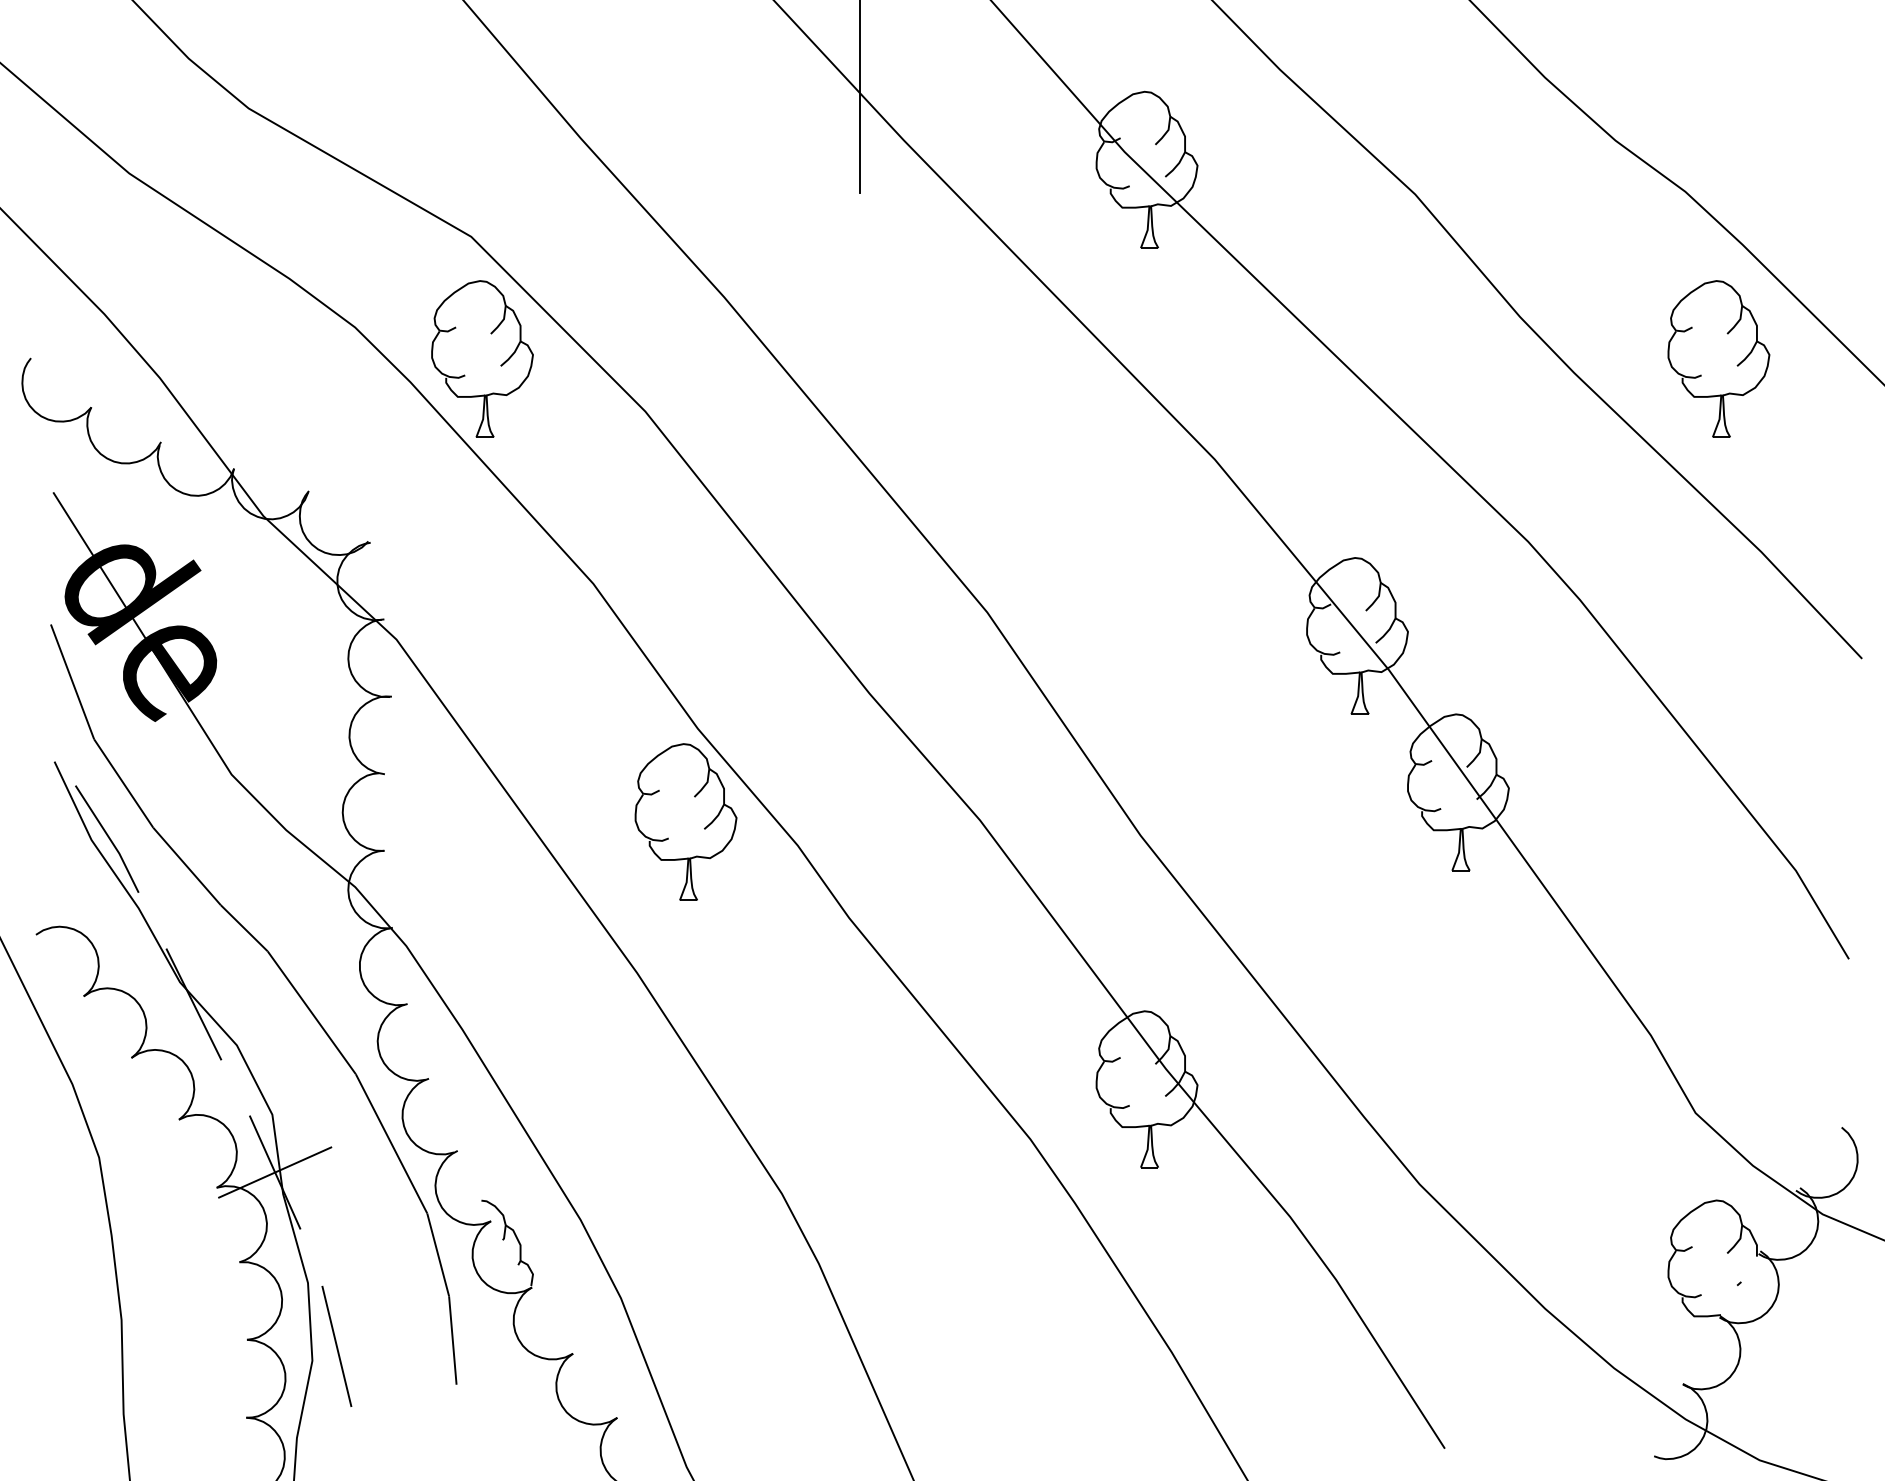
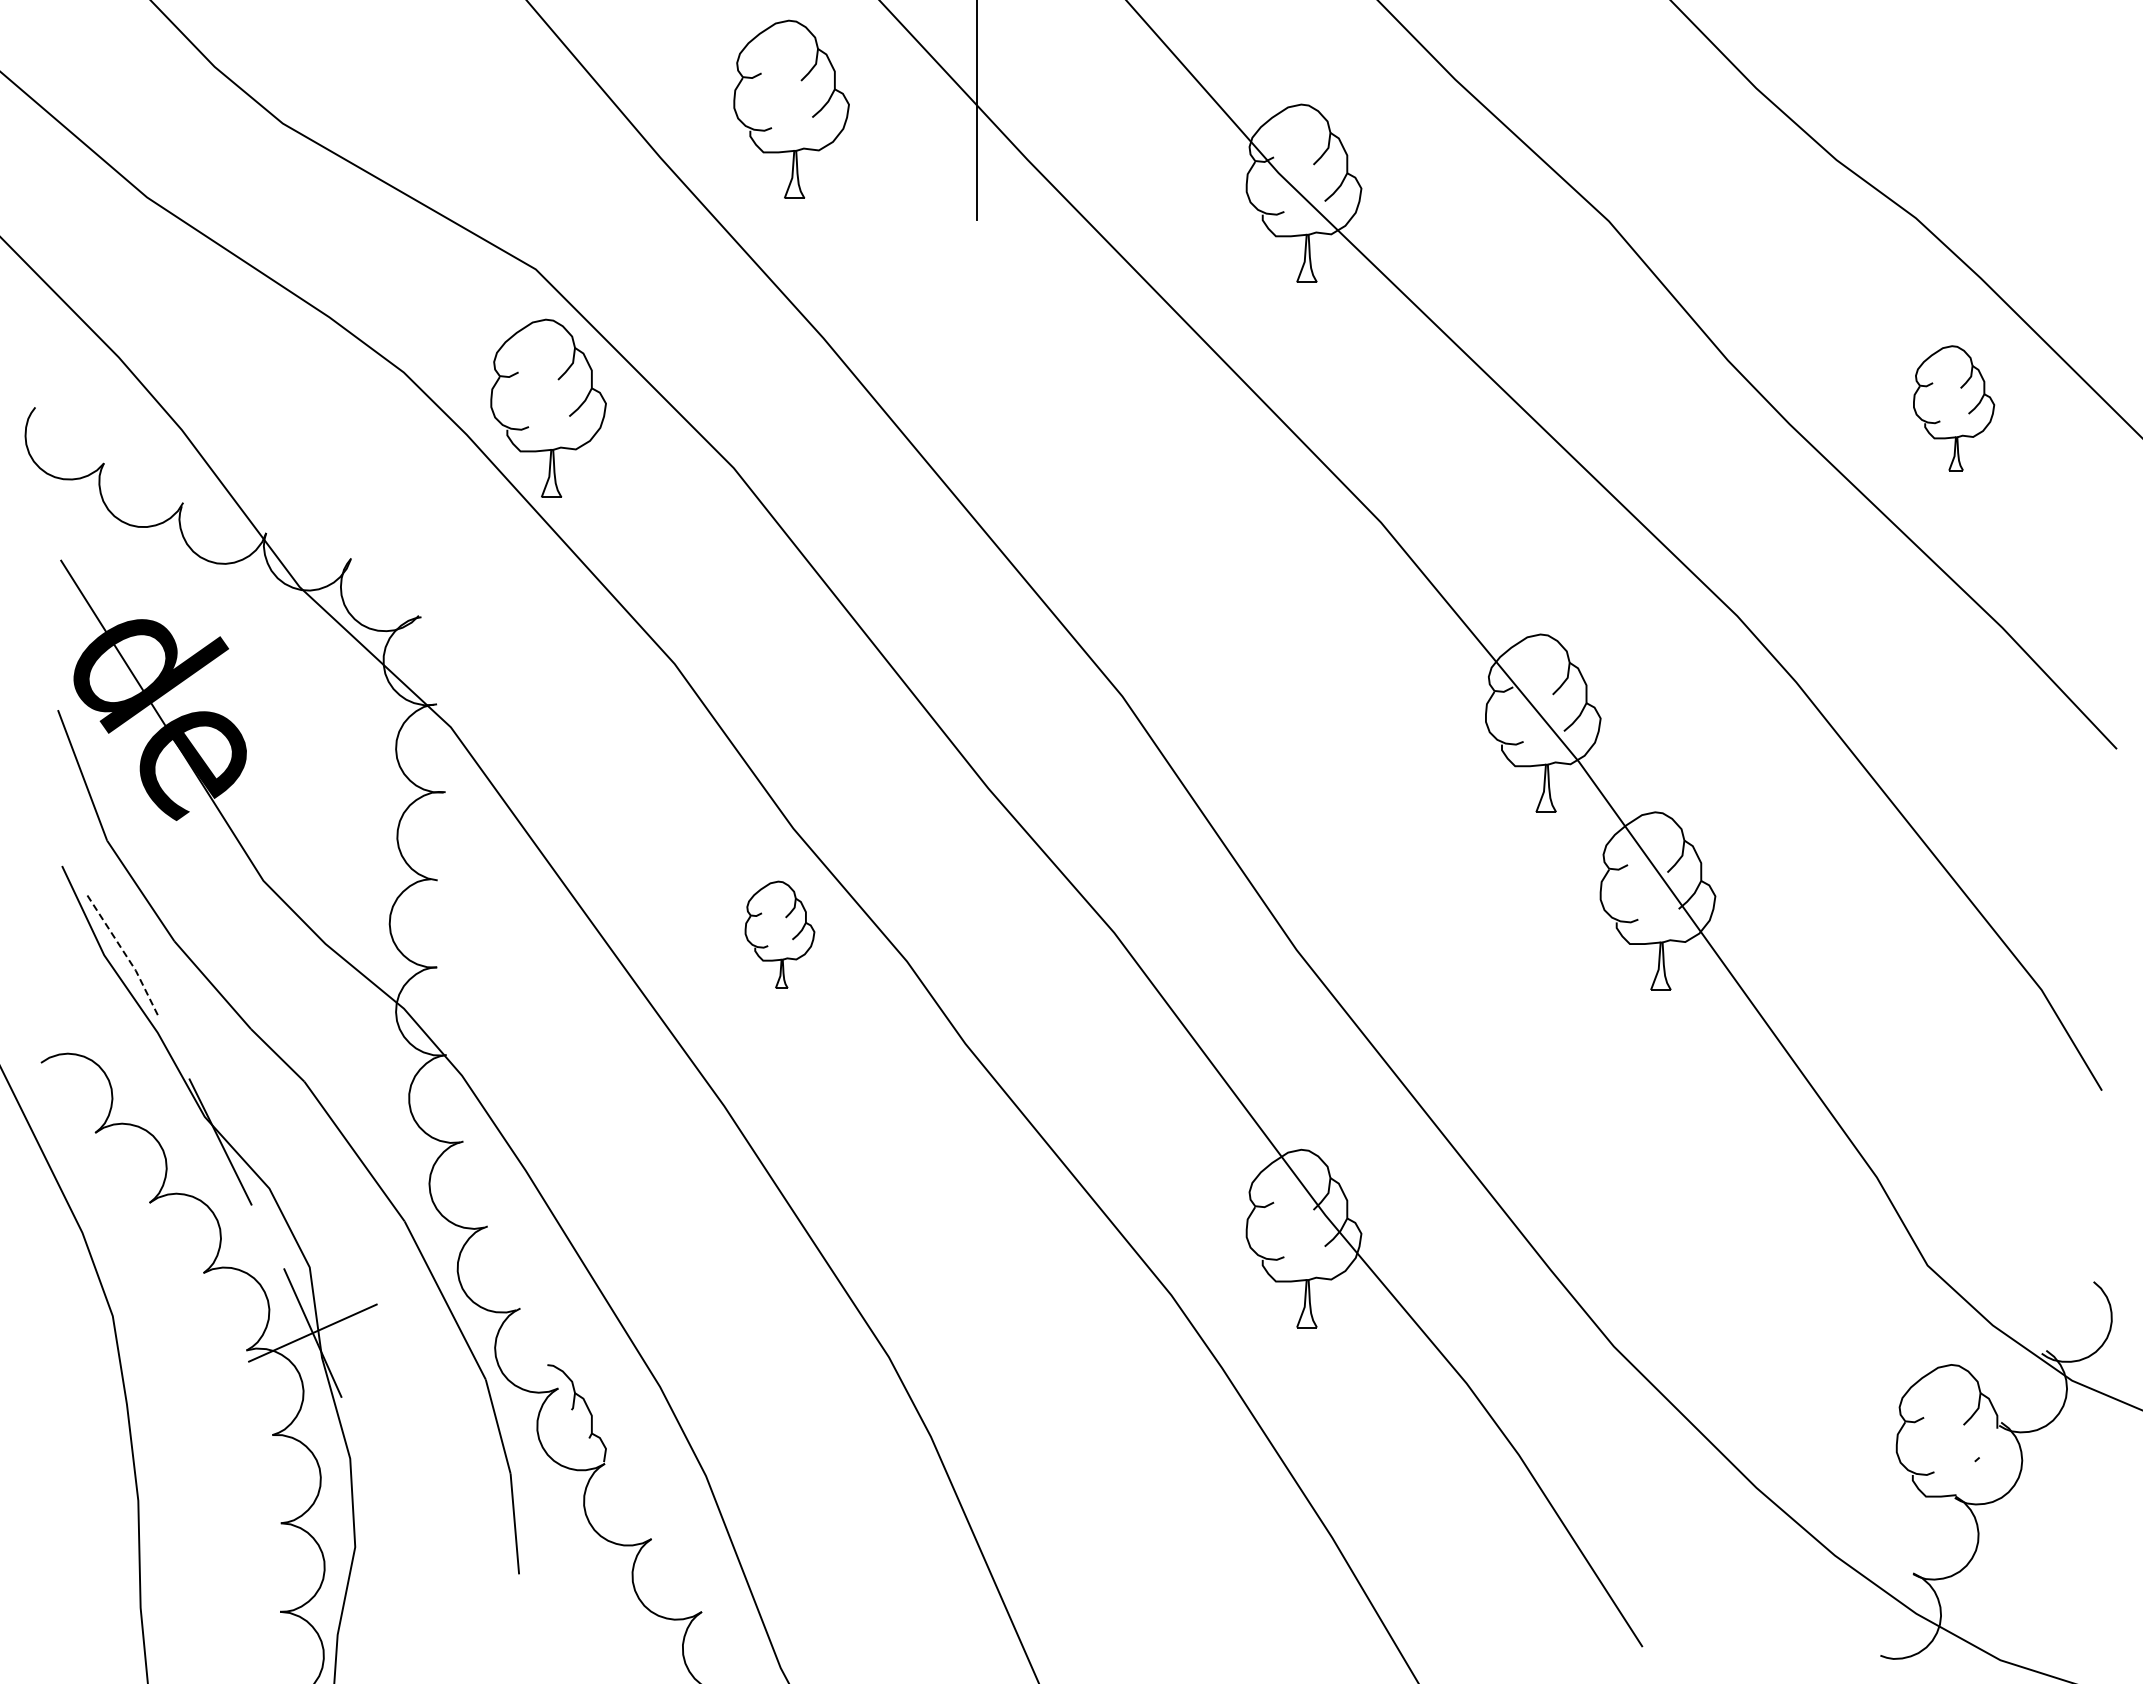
part: (696, 95) -> (791, 108), added
part: (1718, 358) -> (1953, 407), size x0.7
part: (685, 821) -> (779, 934), size x0.6
line: (109, 837) -> (124, 952), solid -> dashed
line: (336, 1346) -> (382, 1530), removed

